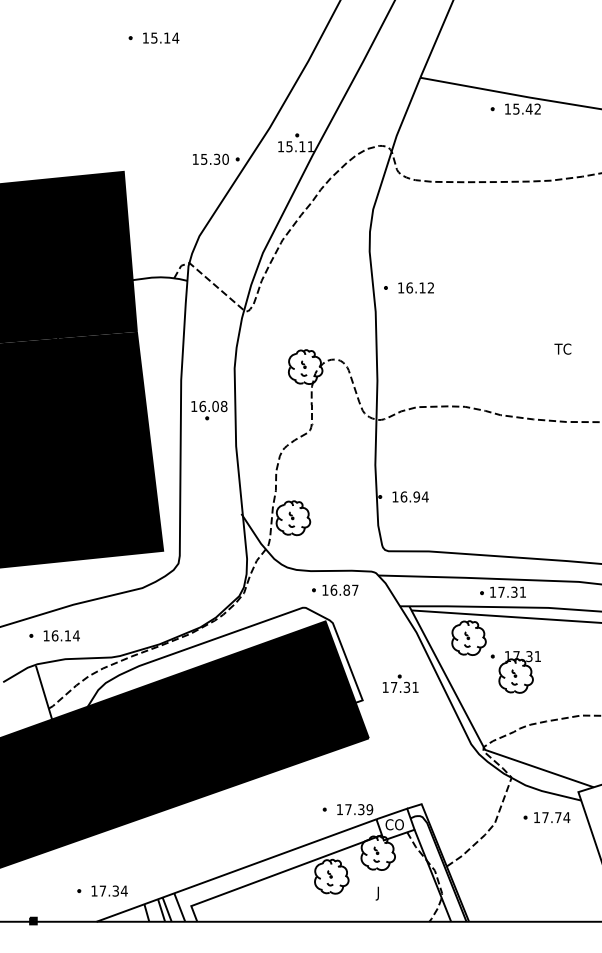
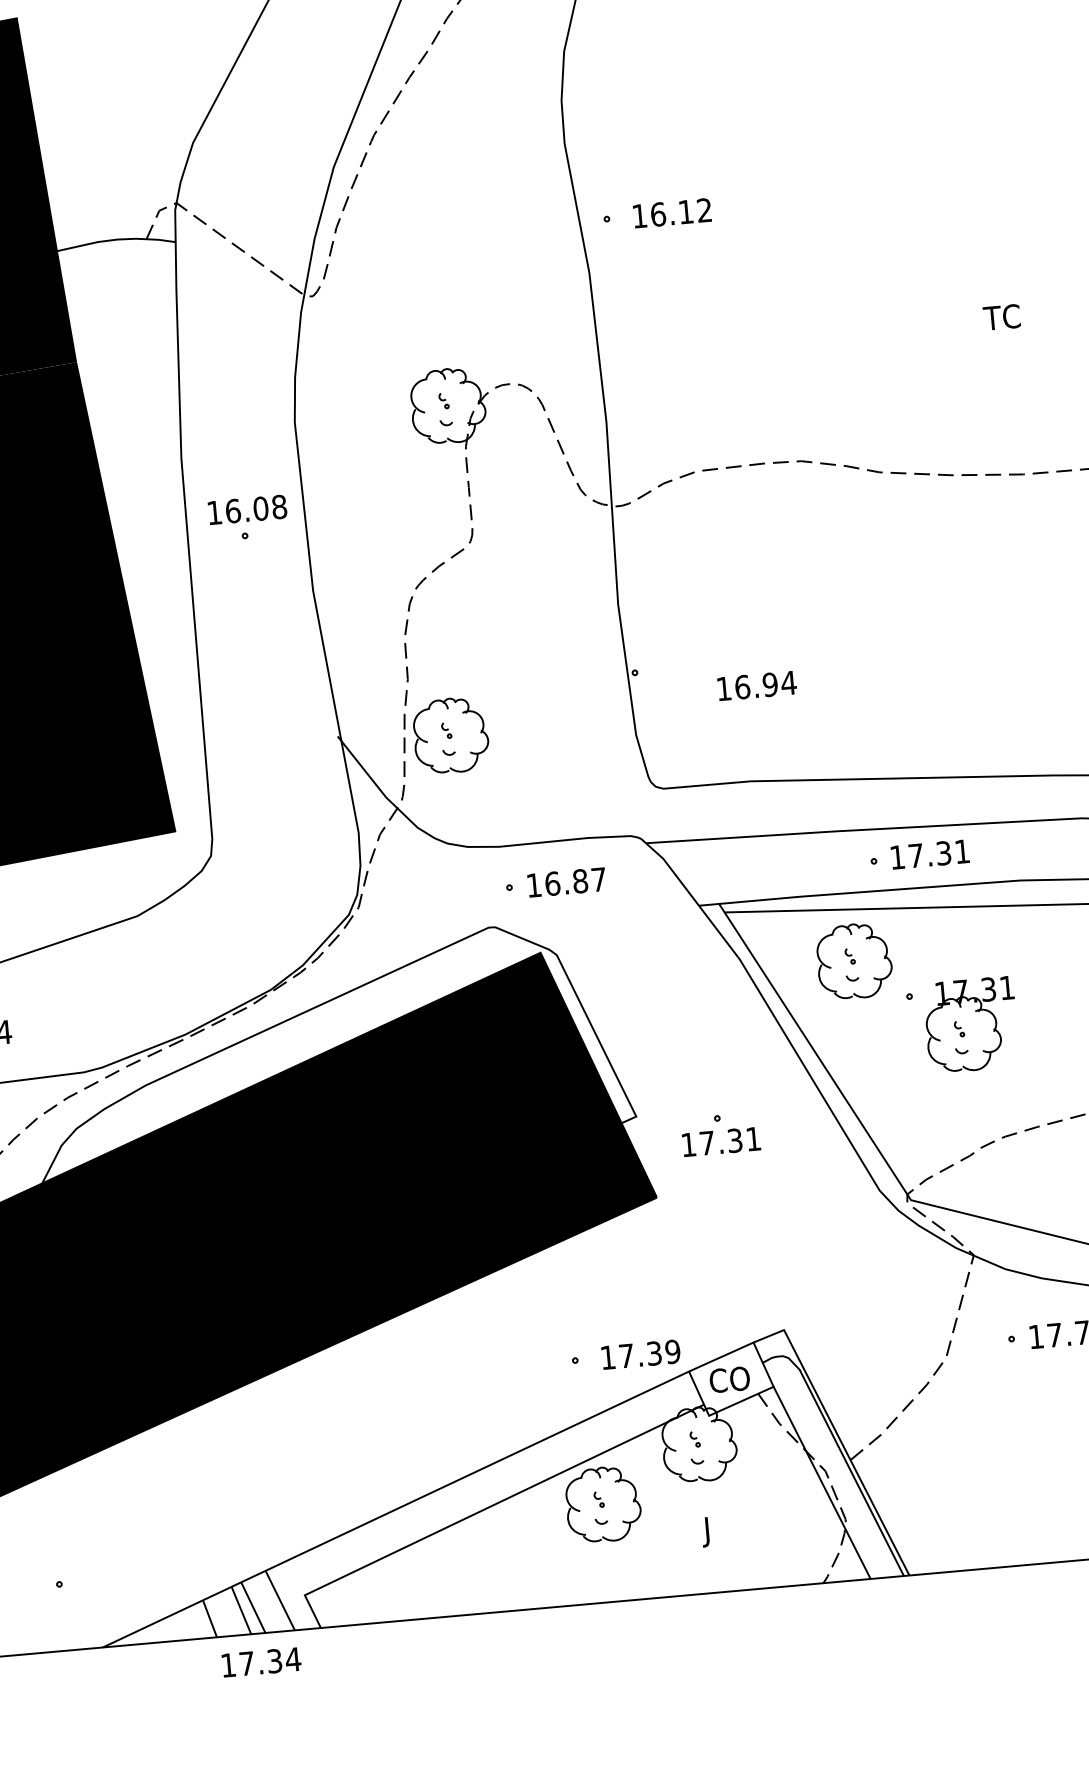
text: (410, 496) -> (756, 684), moved
part: (400, 683) -> (720, 1133), moved
text: (109, 890) -> (261, 1661), moved

